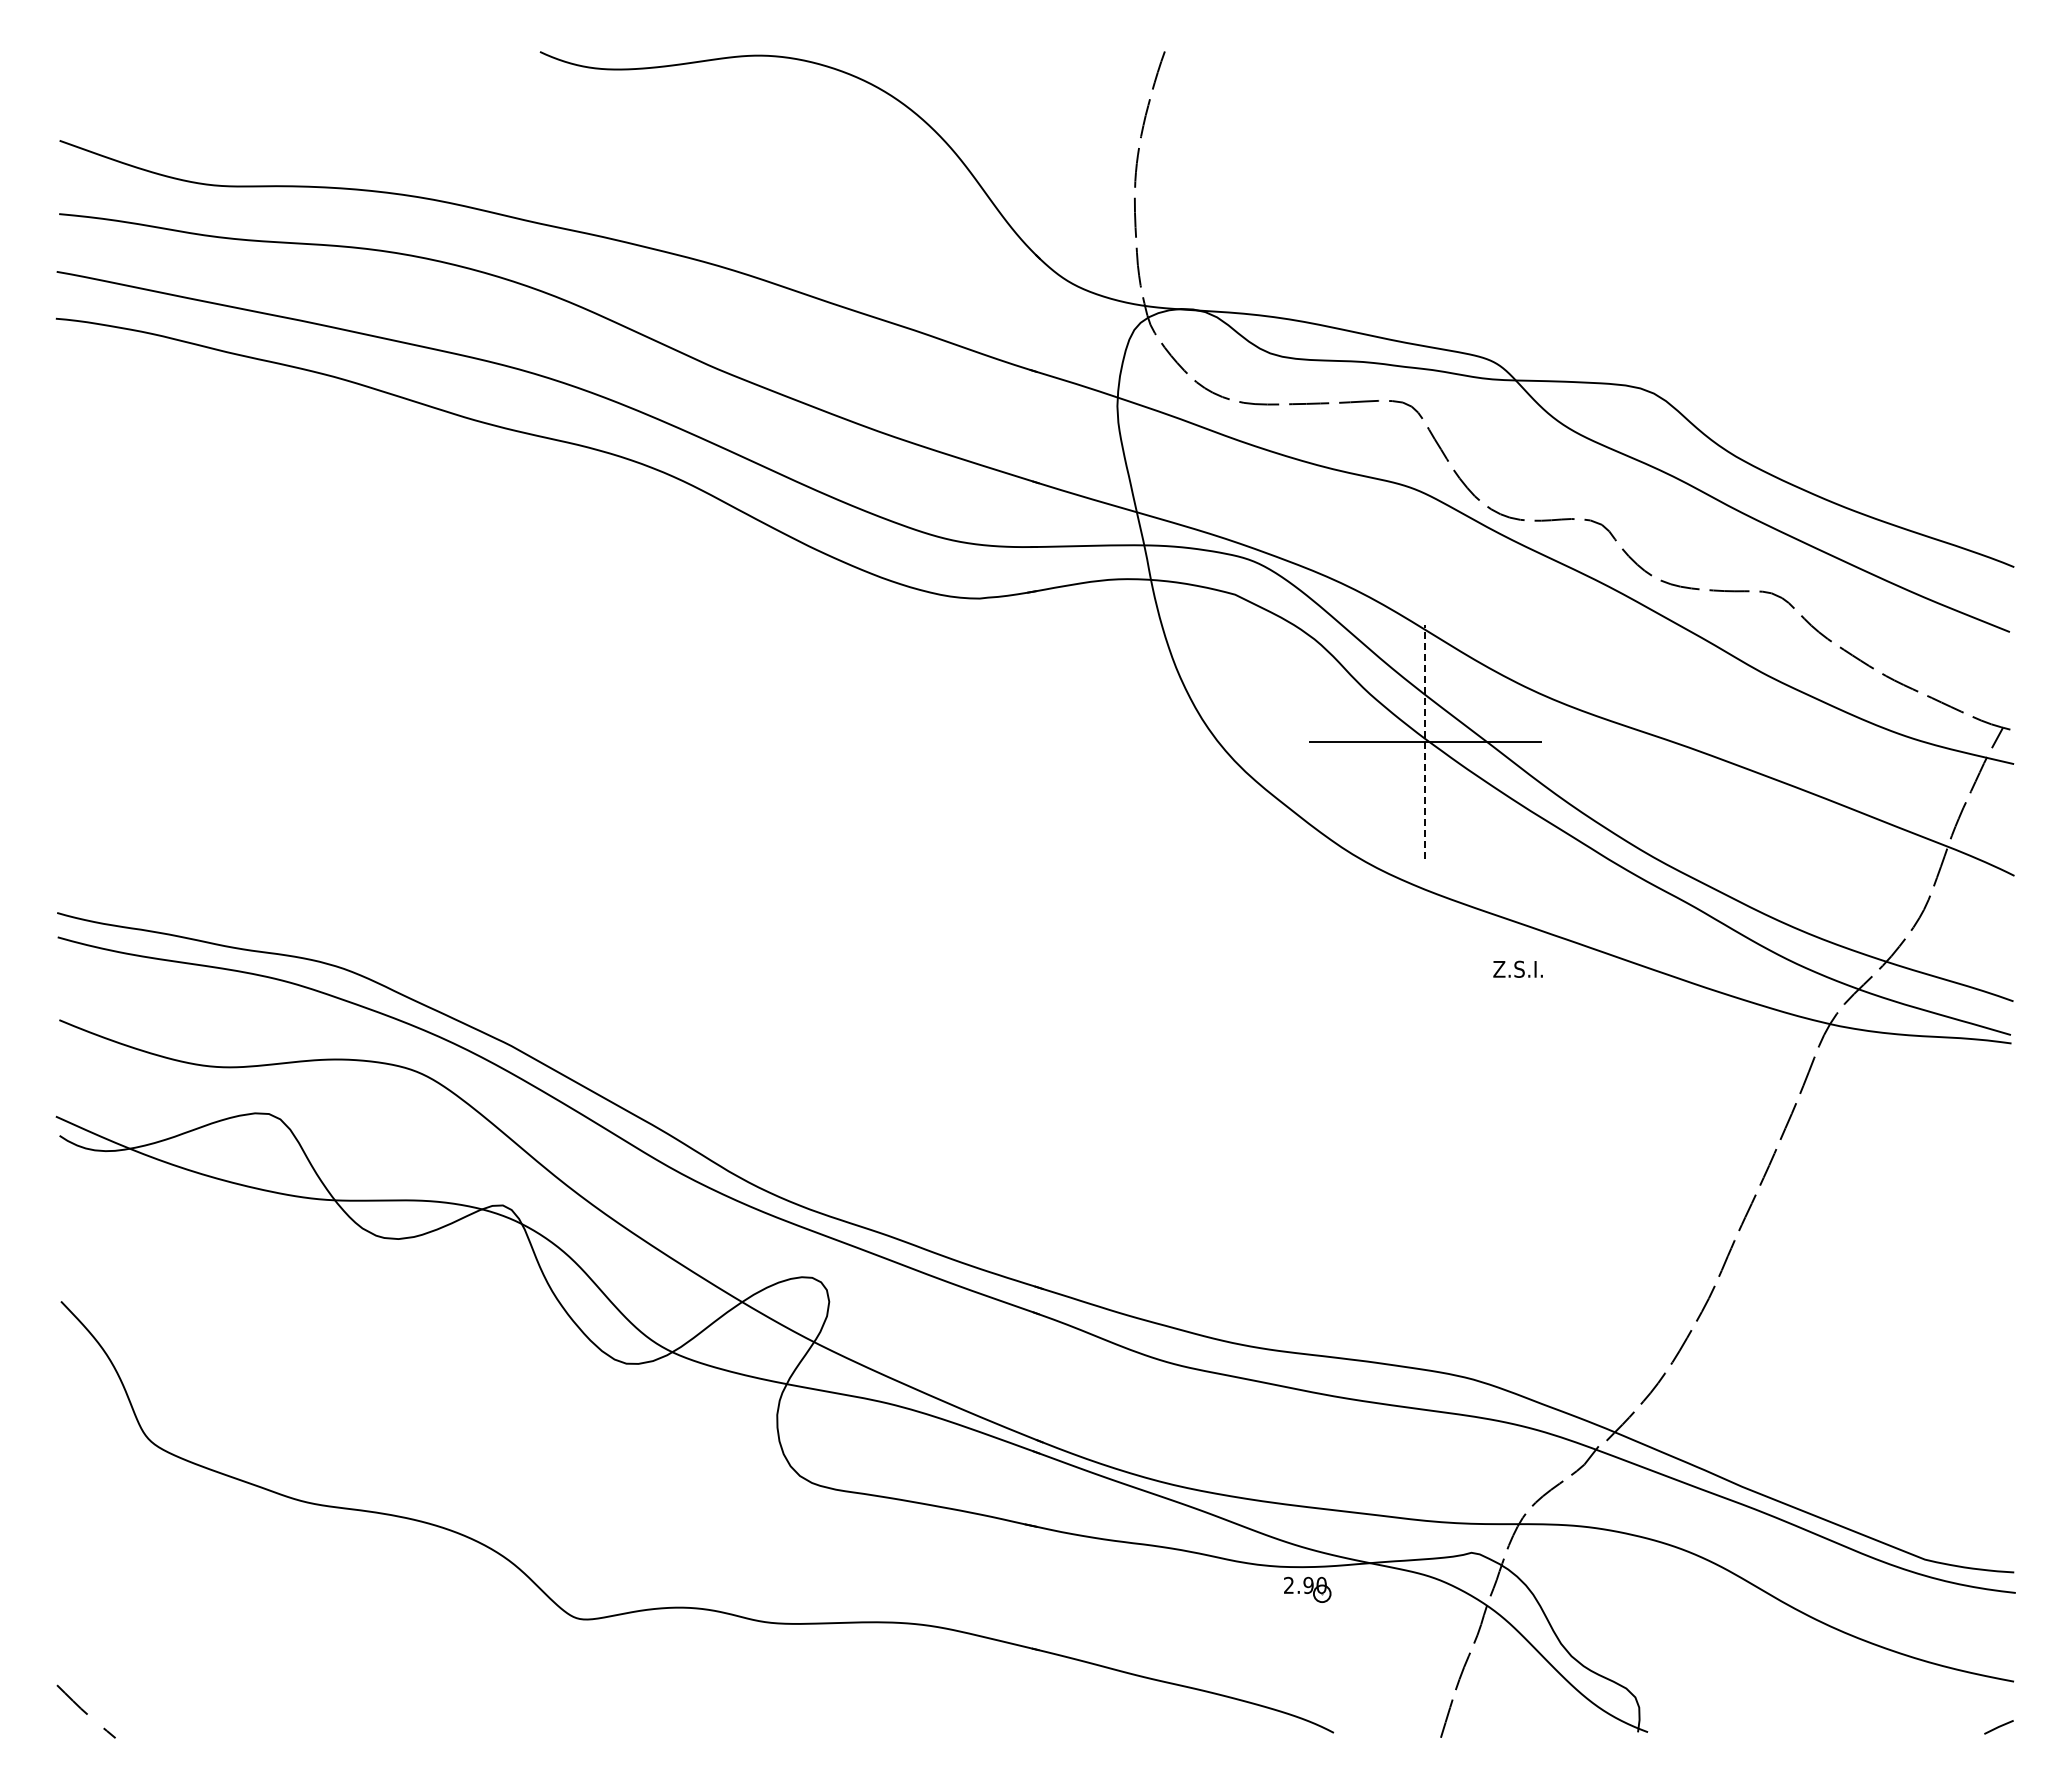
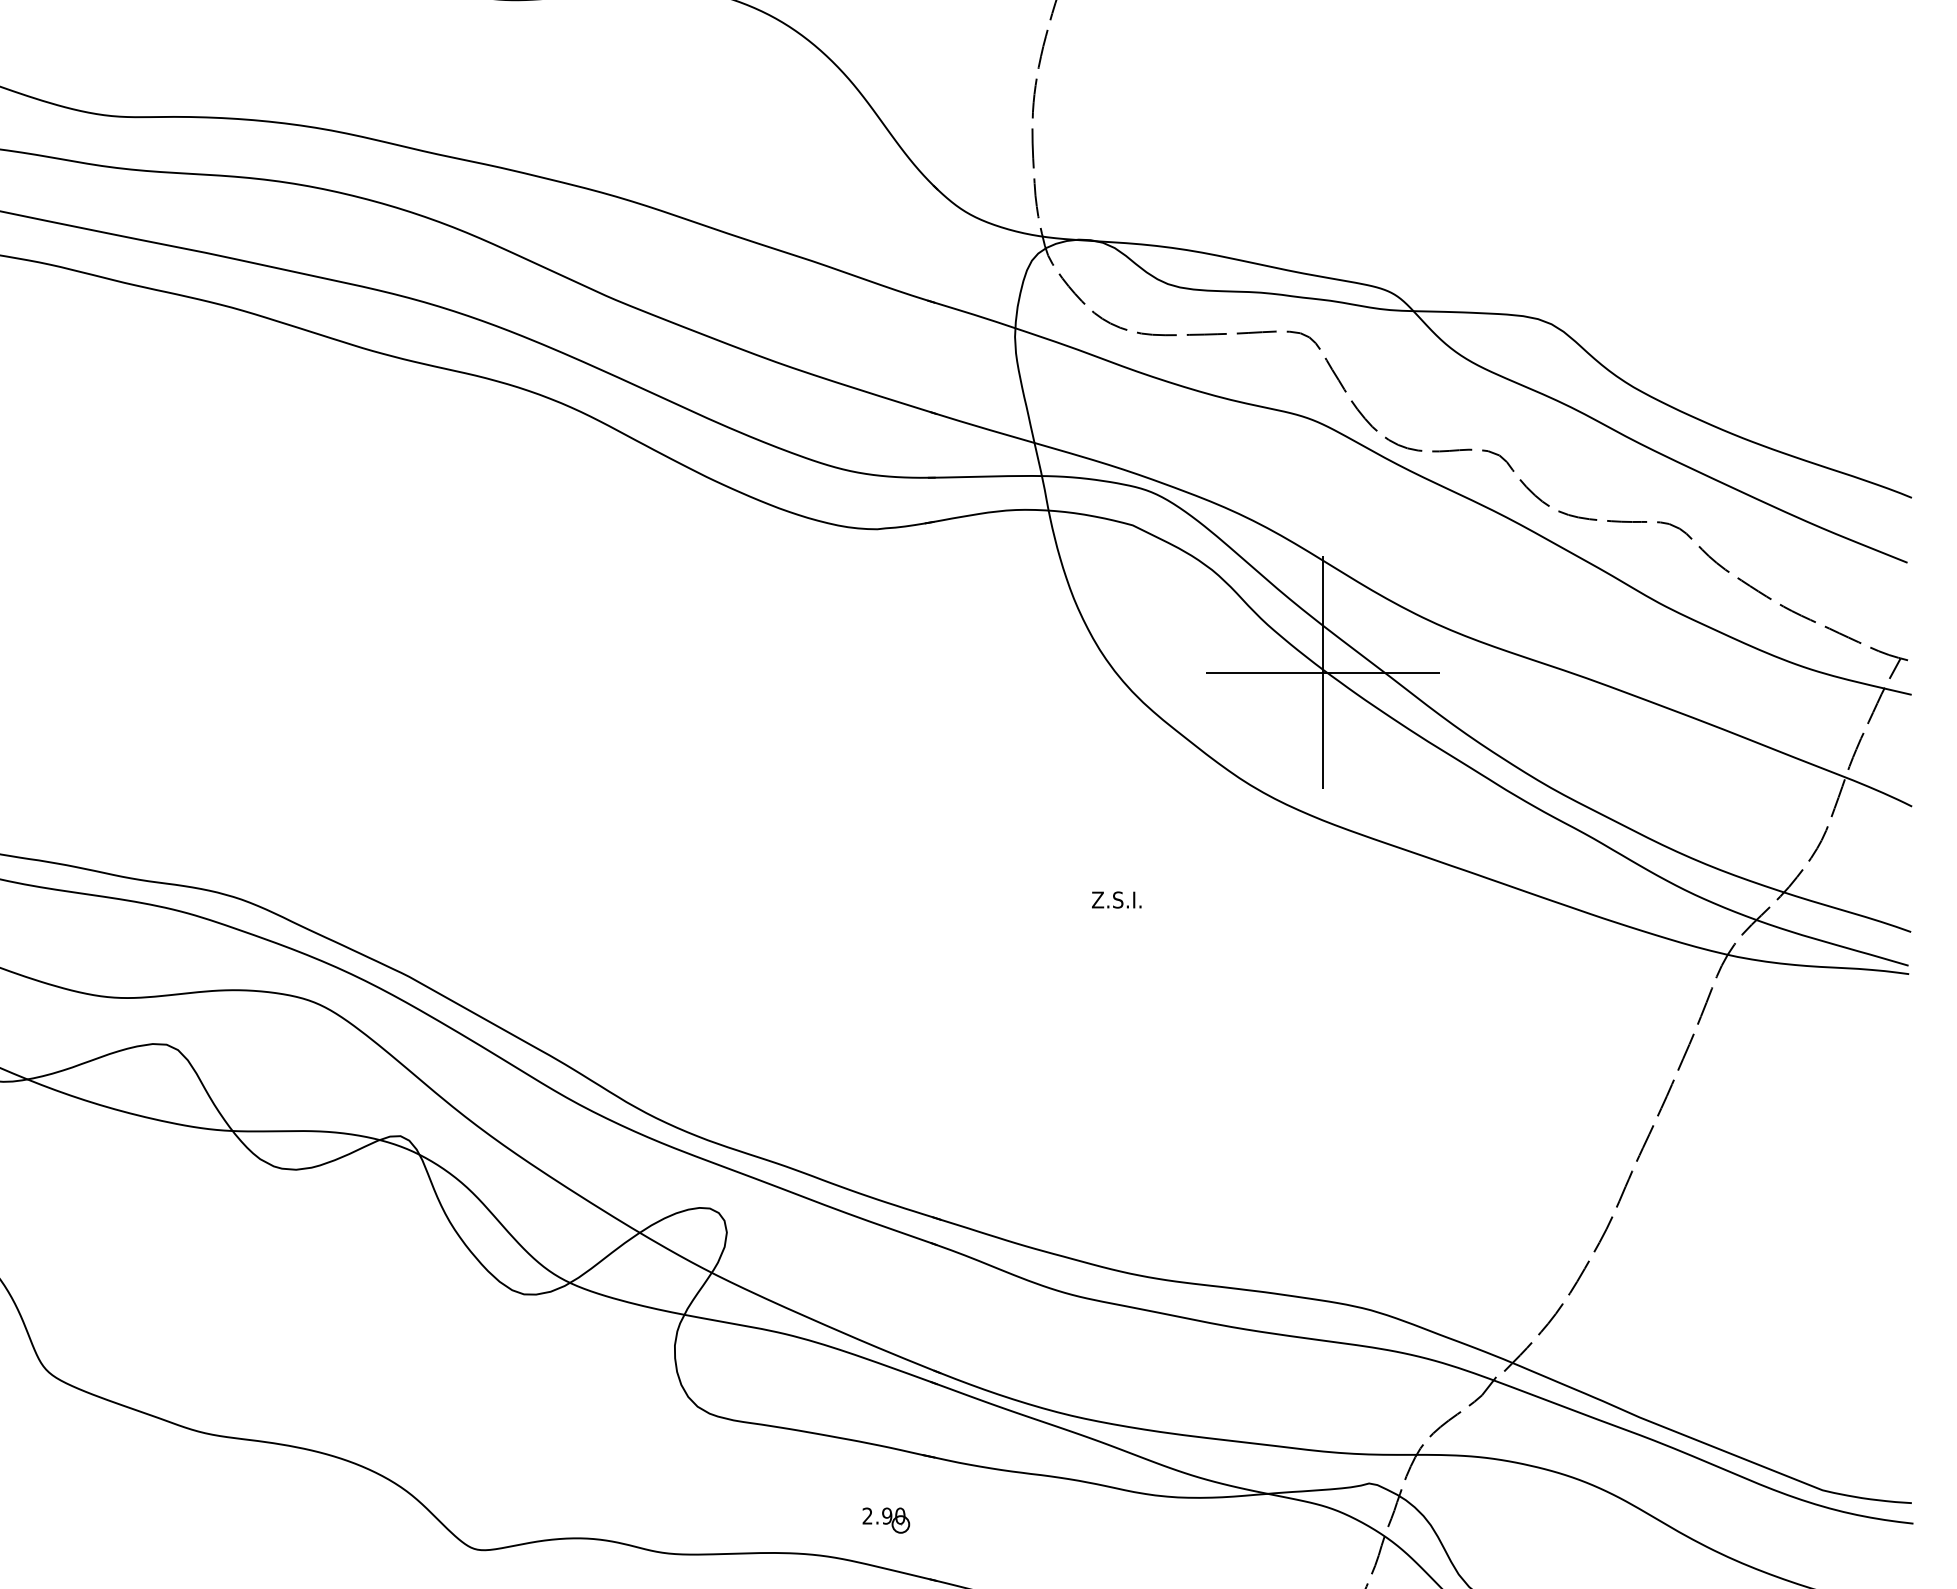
line: (1425, 741) -> (1323, 672), dashed -> solid
text: (1517, 968) -> (1116, 899), moved
part: (1307, 1589) -> (886, 1520), moved

